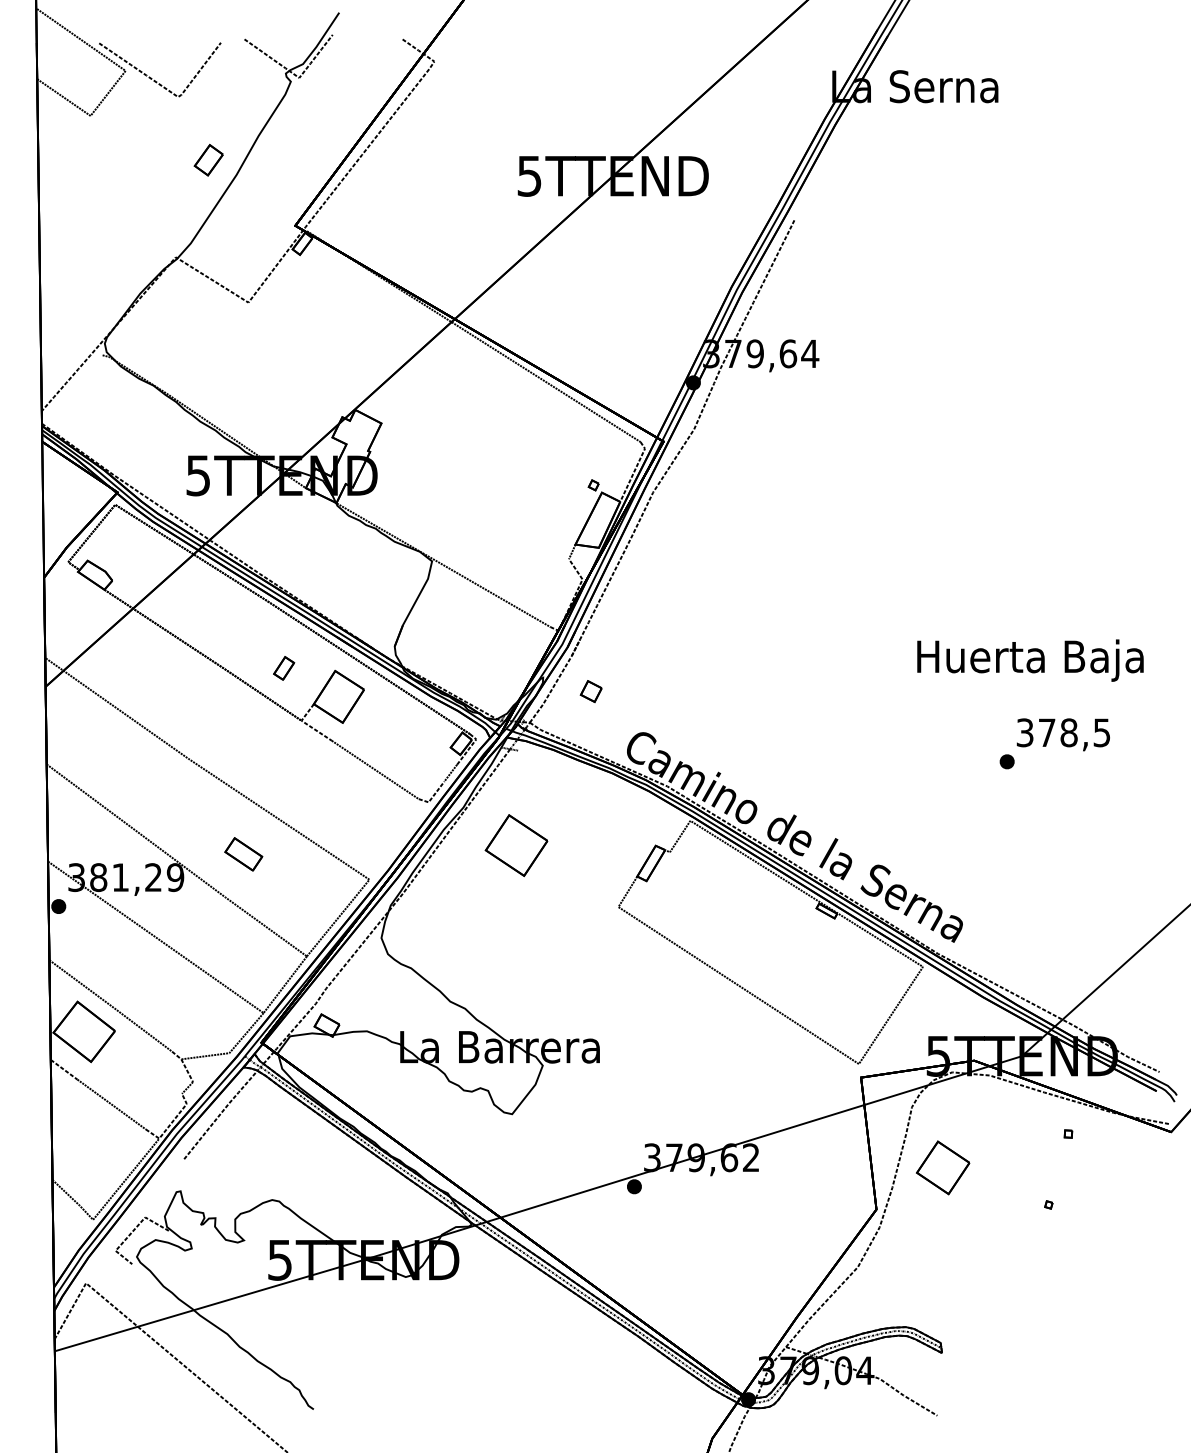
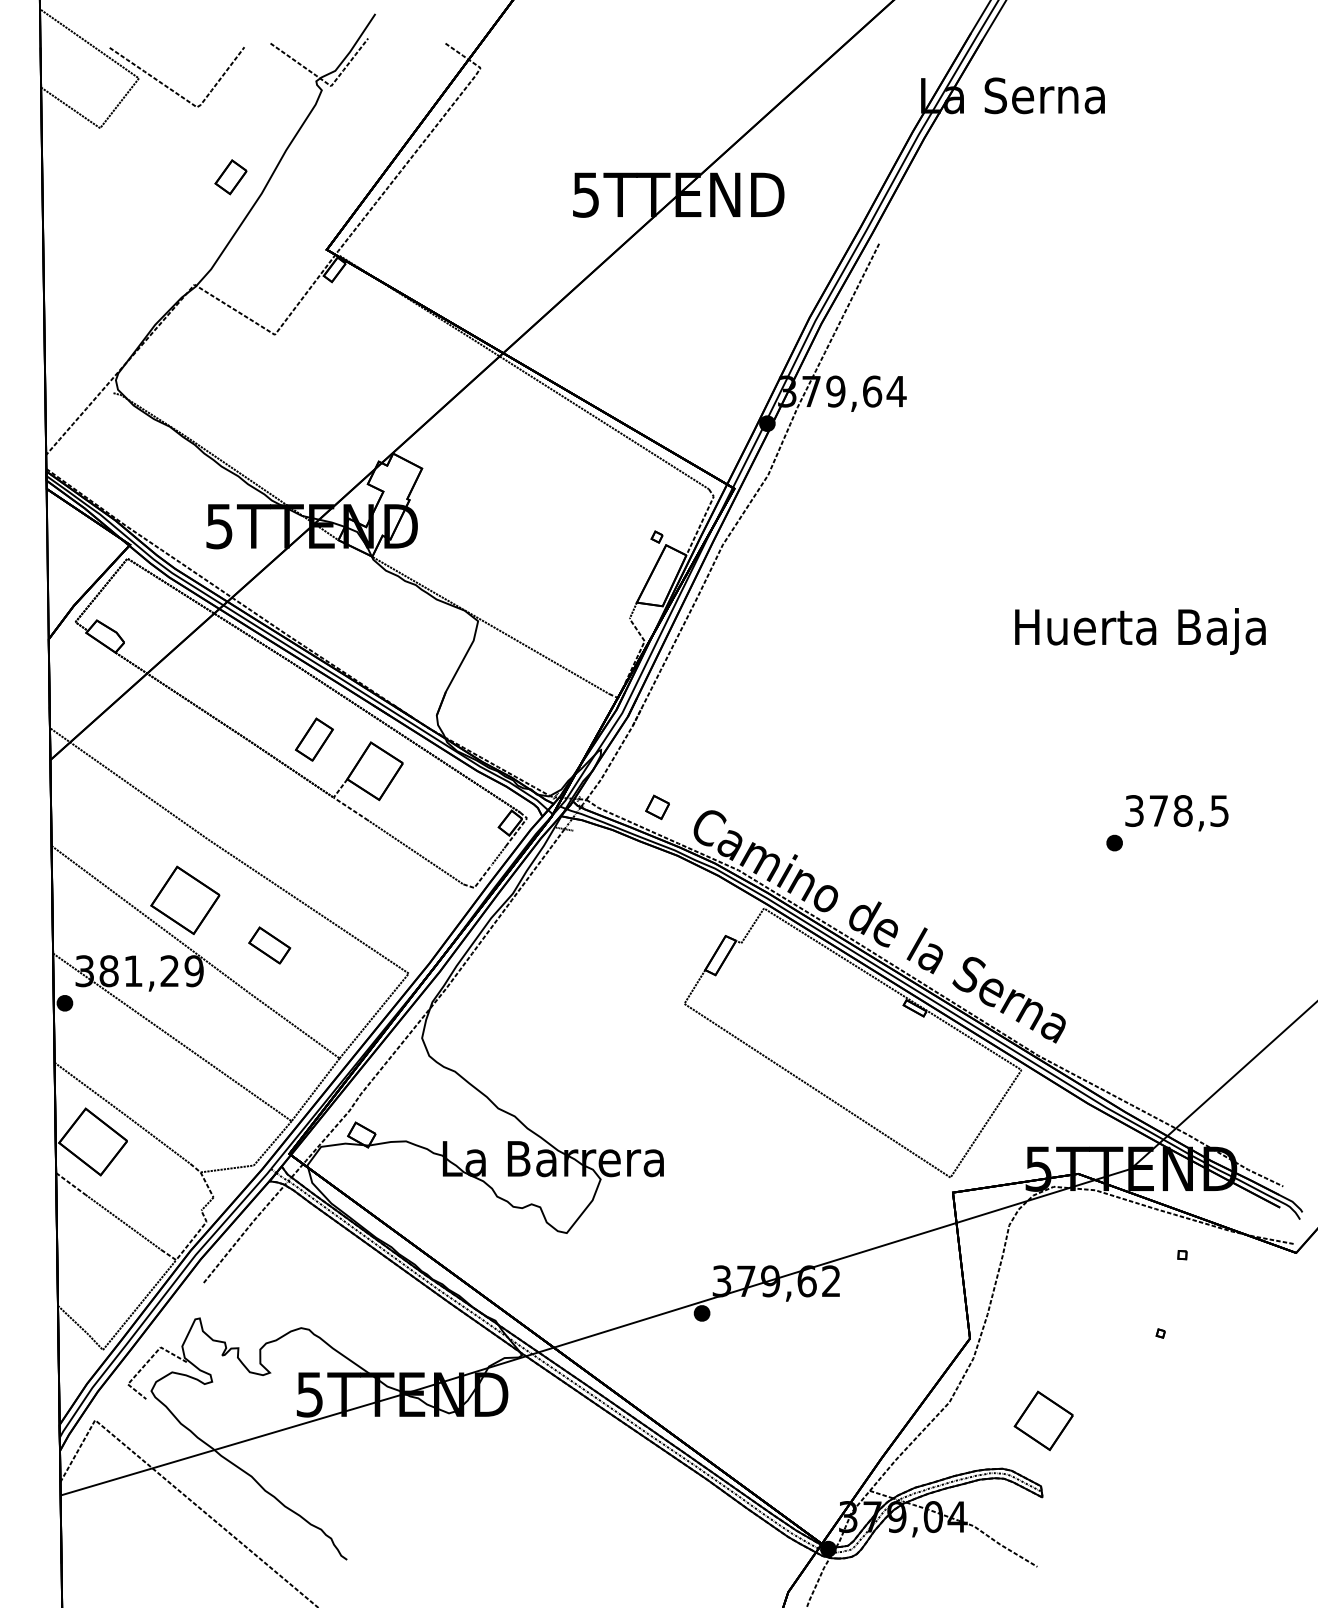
text: (1030, 660) -> (1140, 631), moved
part: (283, 668) -> (313, 739), size x1.67
part: (590, 691) -> (656, 807), moved
part: (516, 845) -> (185, 900), moved
part: (943, 1167) -> (1044, 1420), moved

